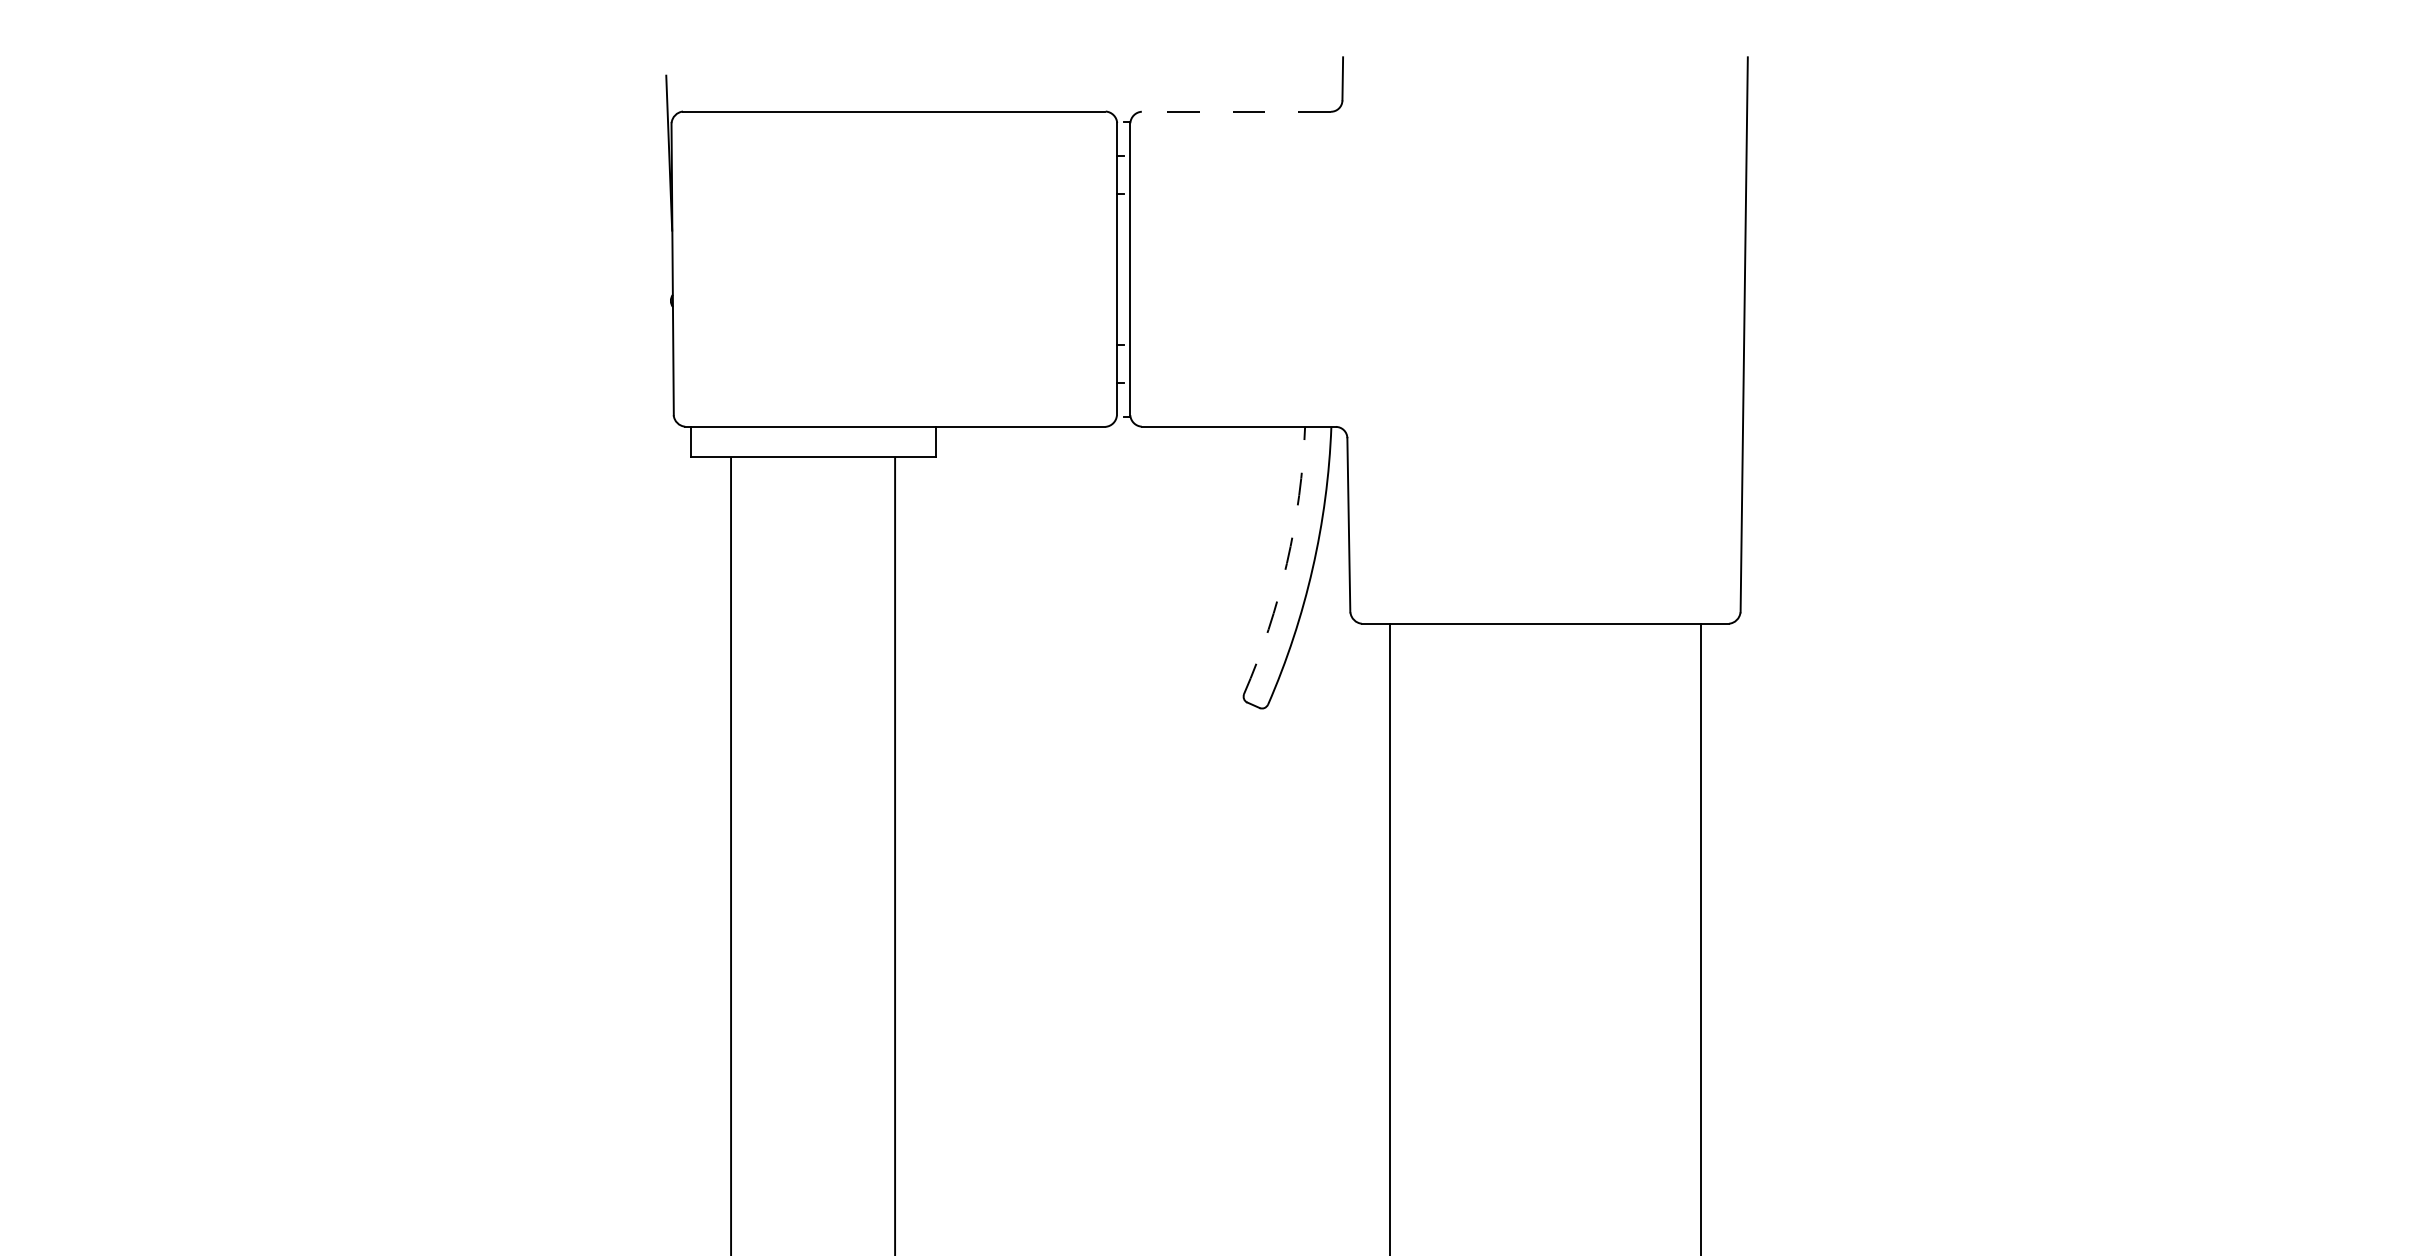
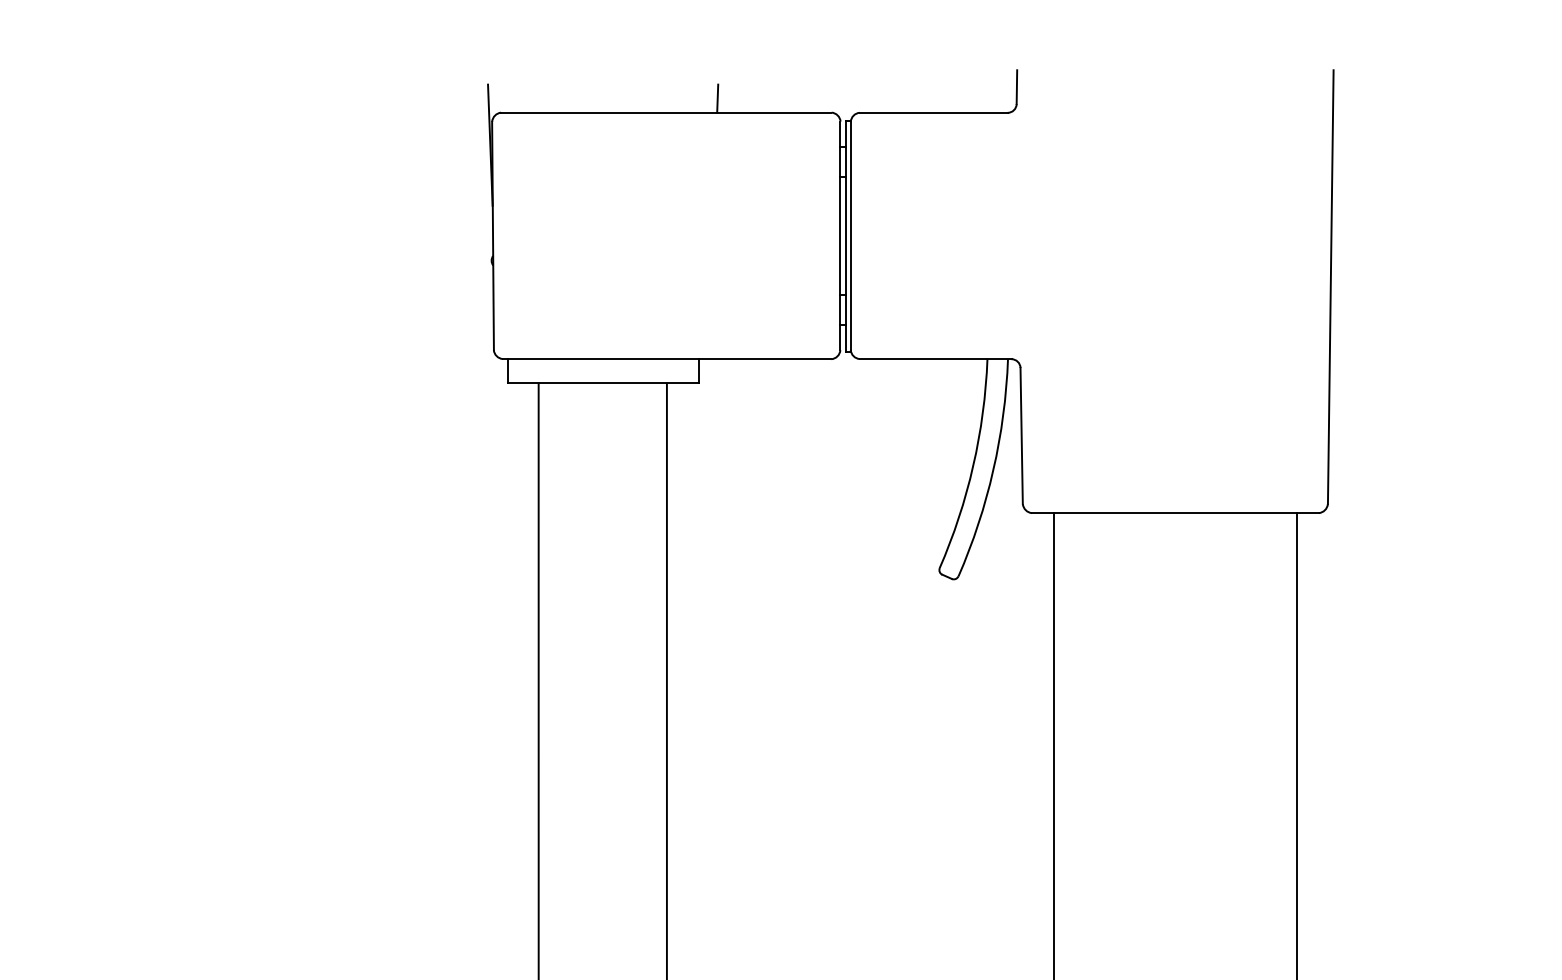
line: (959, 93) -> (717, 98), added
line: (1236, 111) -> (933, 112), dashed -> solid
line: (1123, 269) -> (845, 236), added
arc: (1286, 563) -> (972, 465), dashed -> solid

